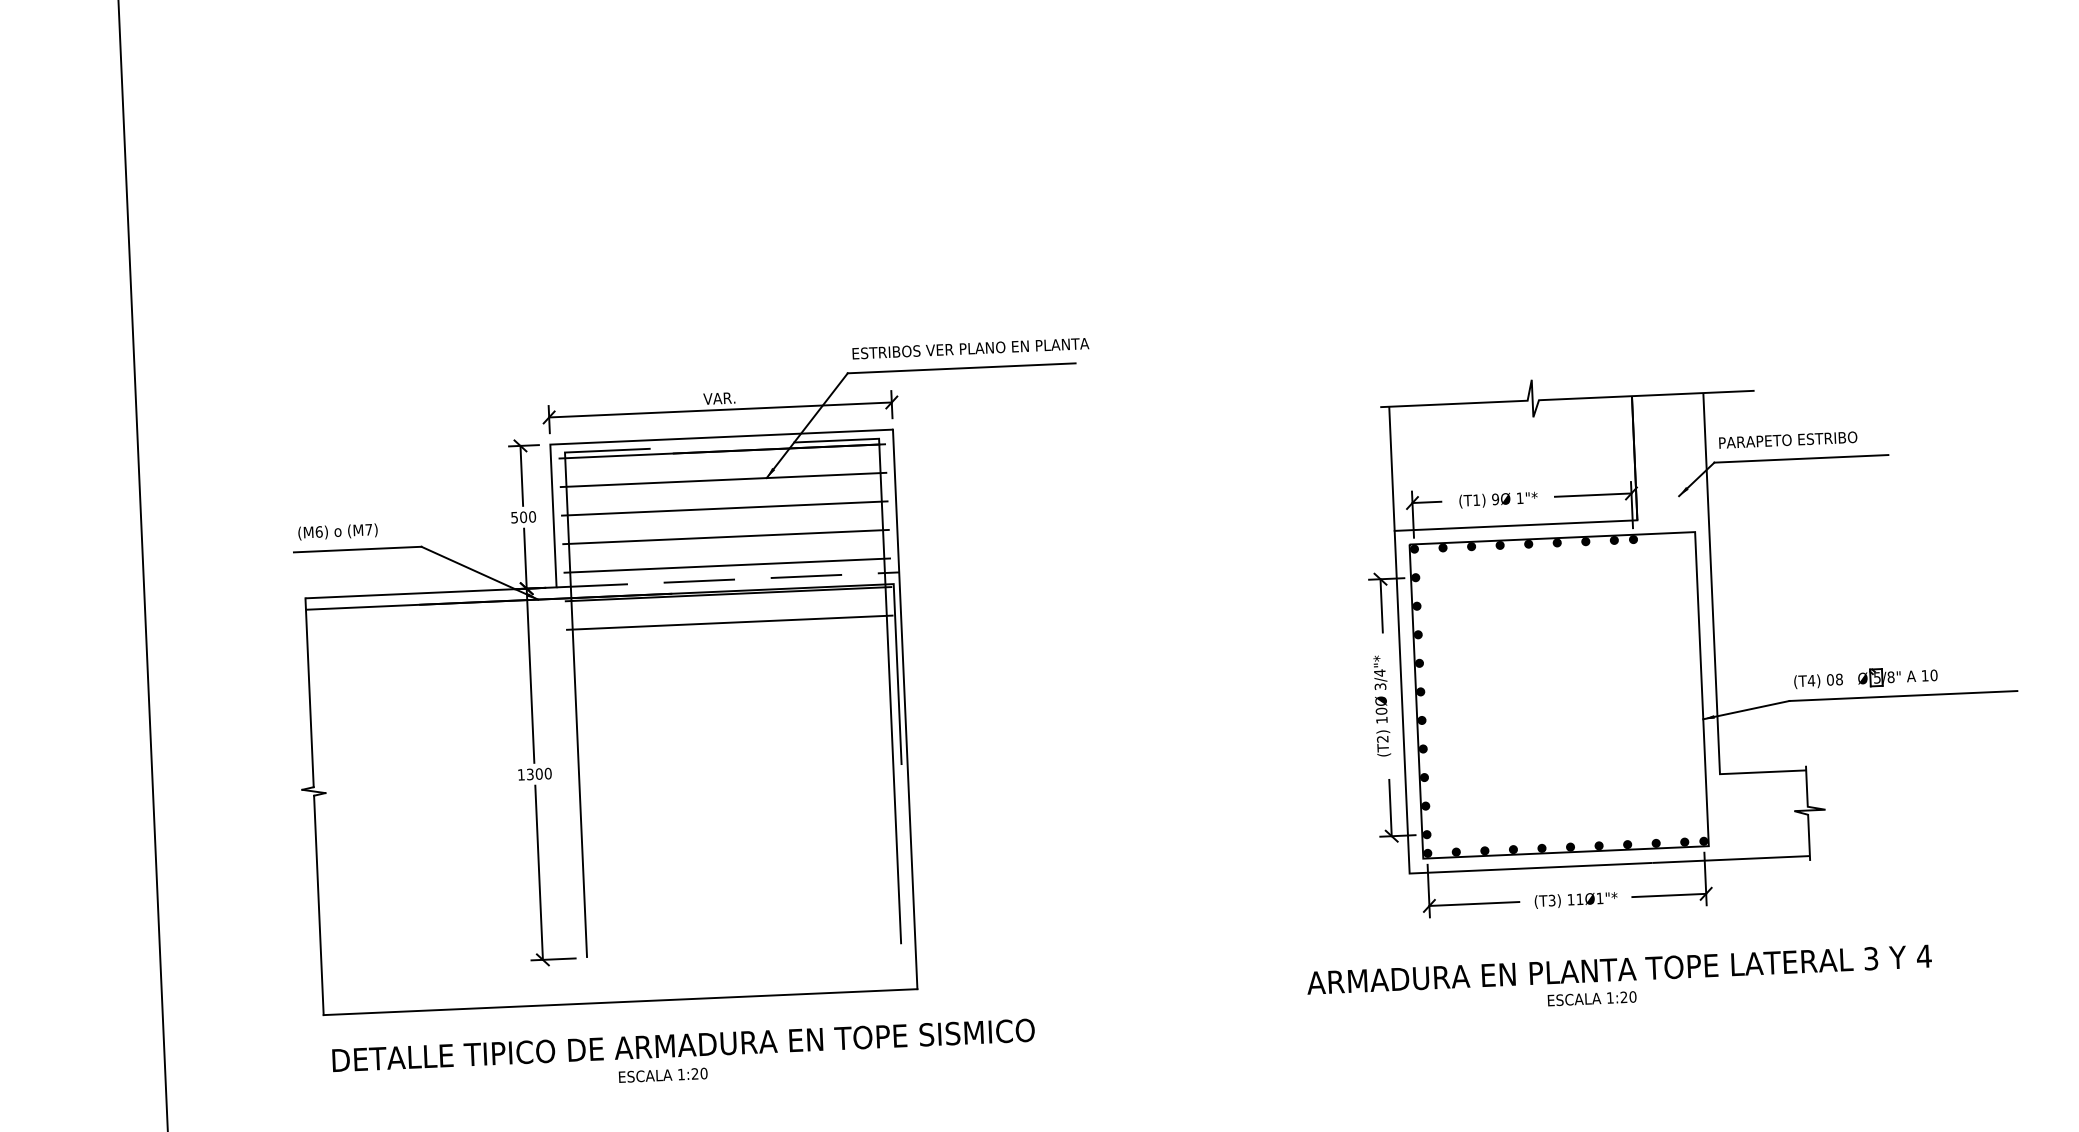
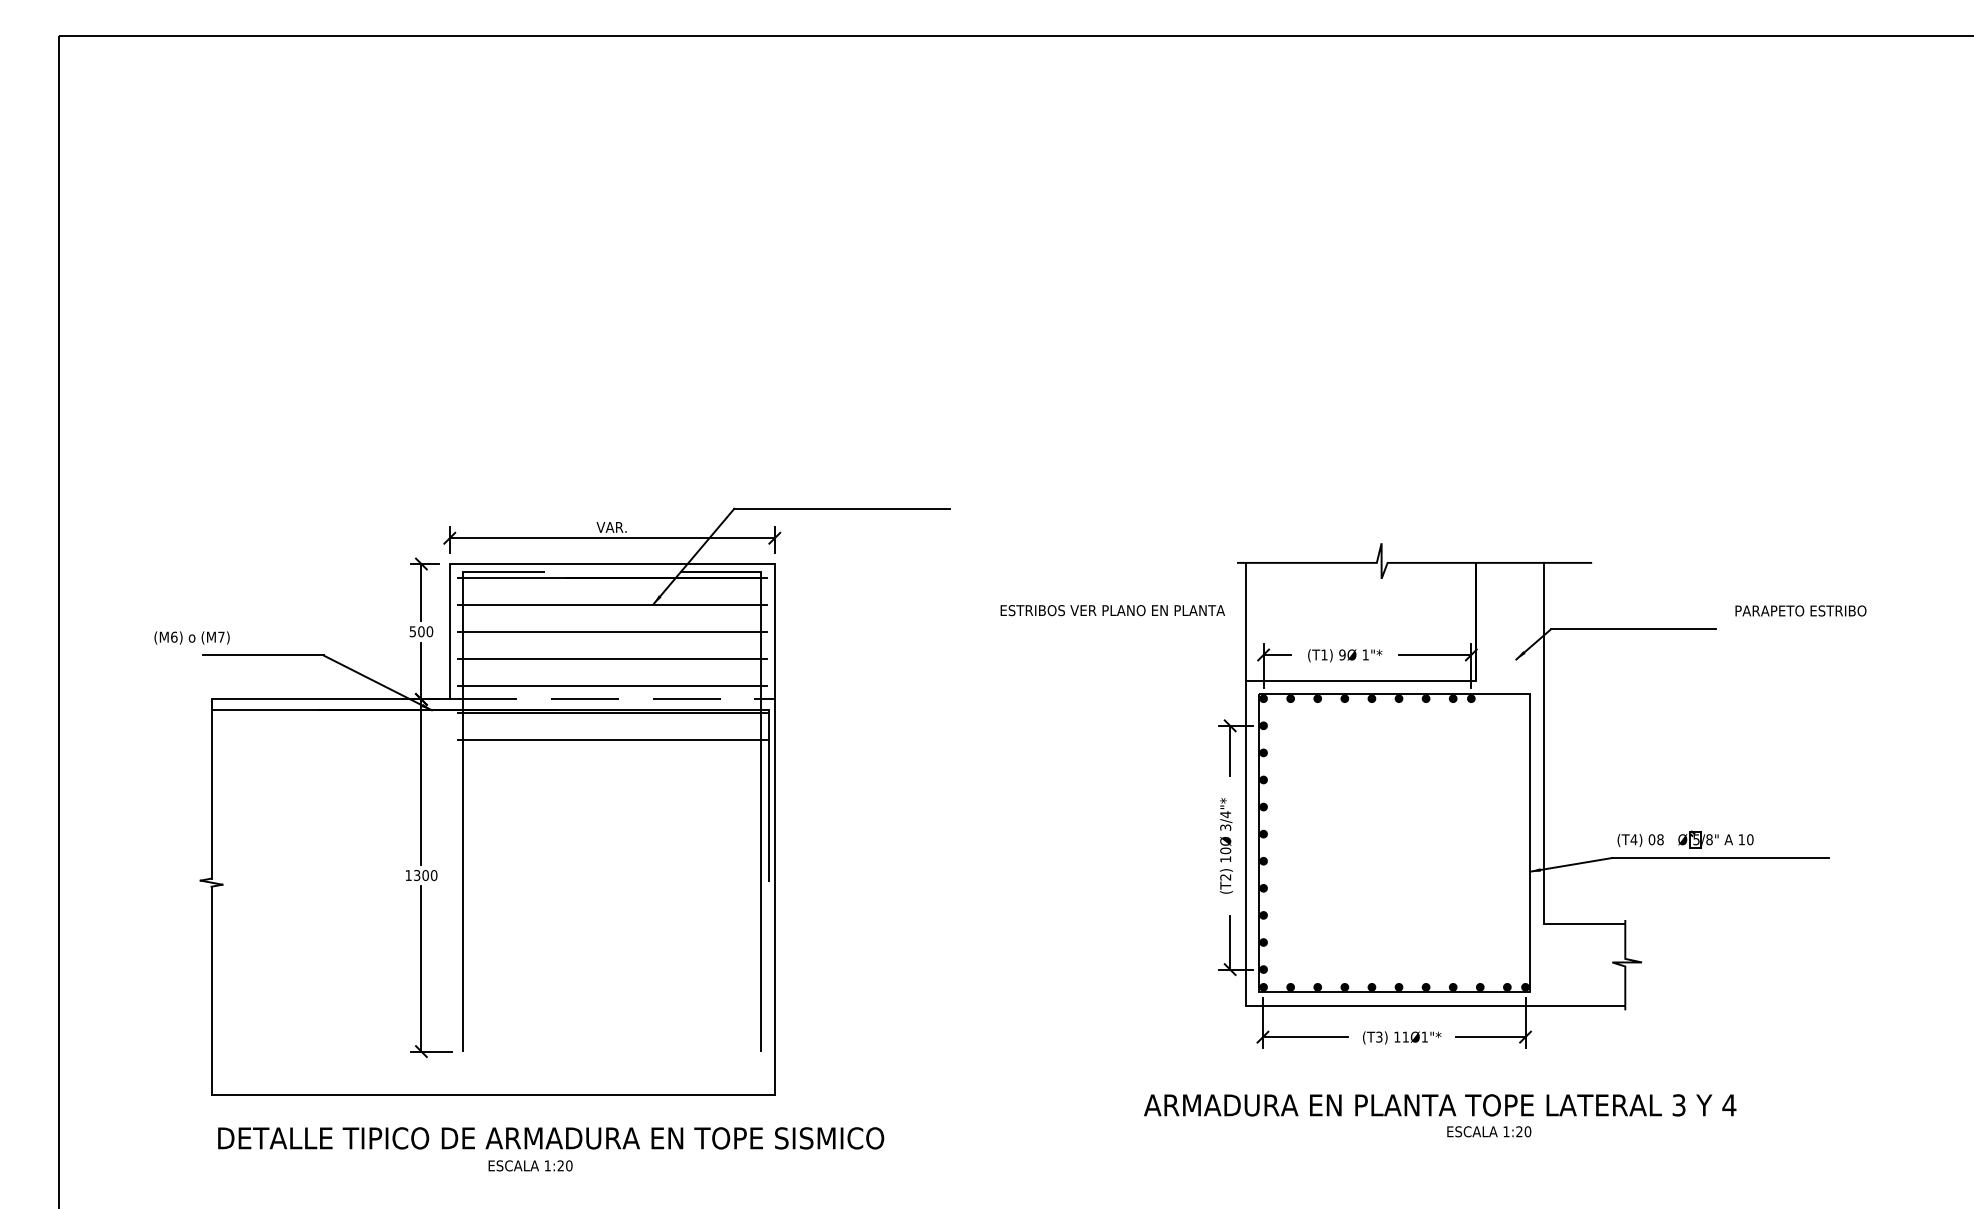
text: (970, 348) -> (1112, 610), moved
text: (1787, 439) -> (1800, 610), moved
text: (337, 531) -> (191, 637), moved
text: (1592, 998) -> (1489, 1131), moved

